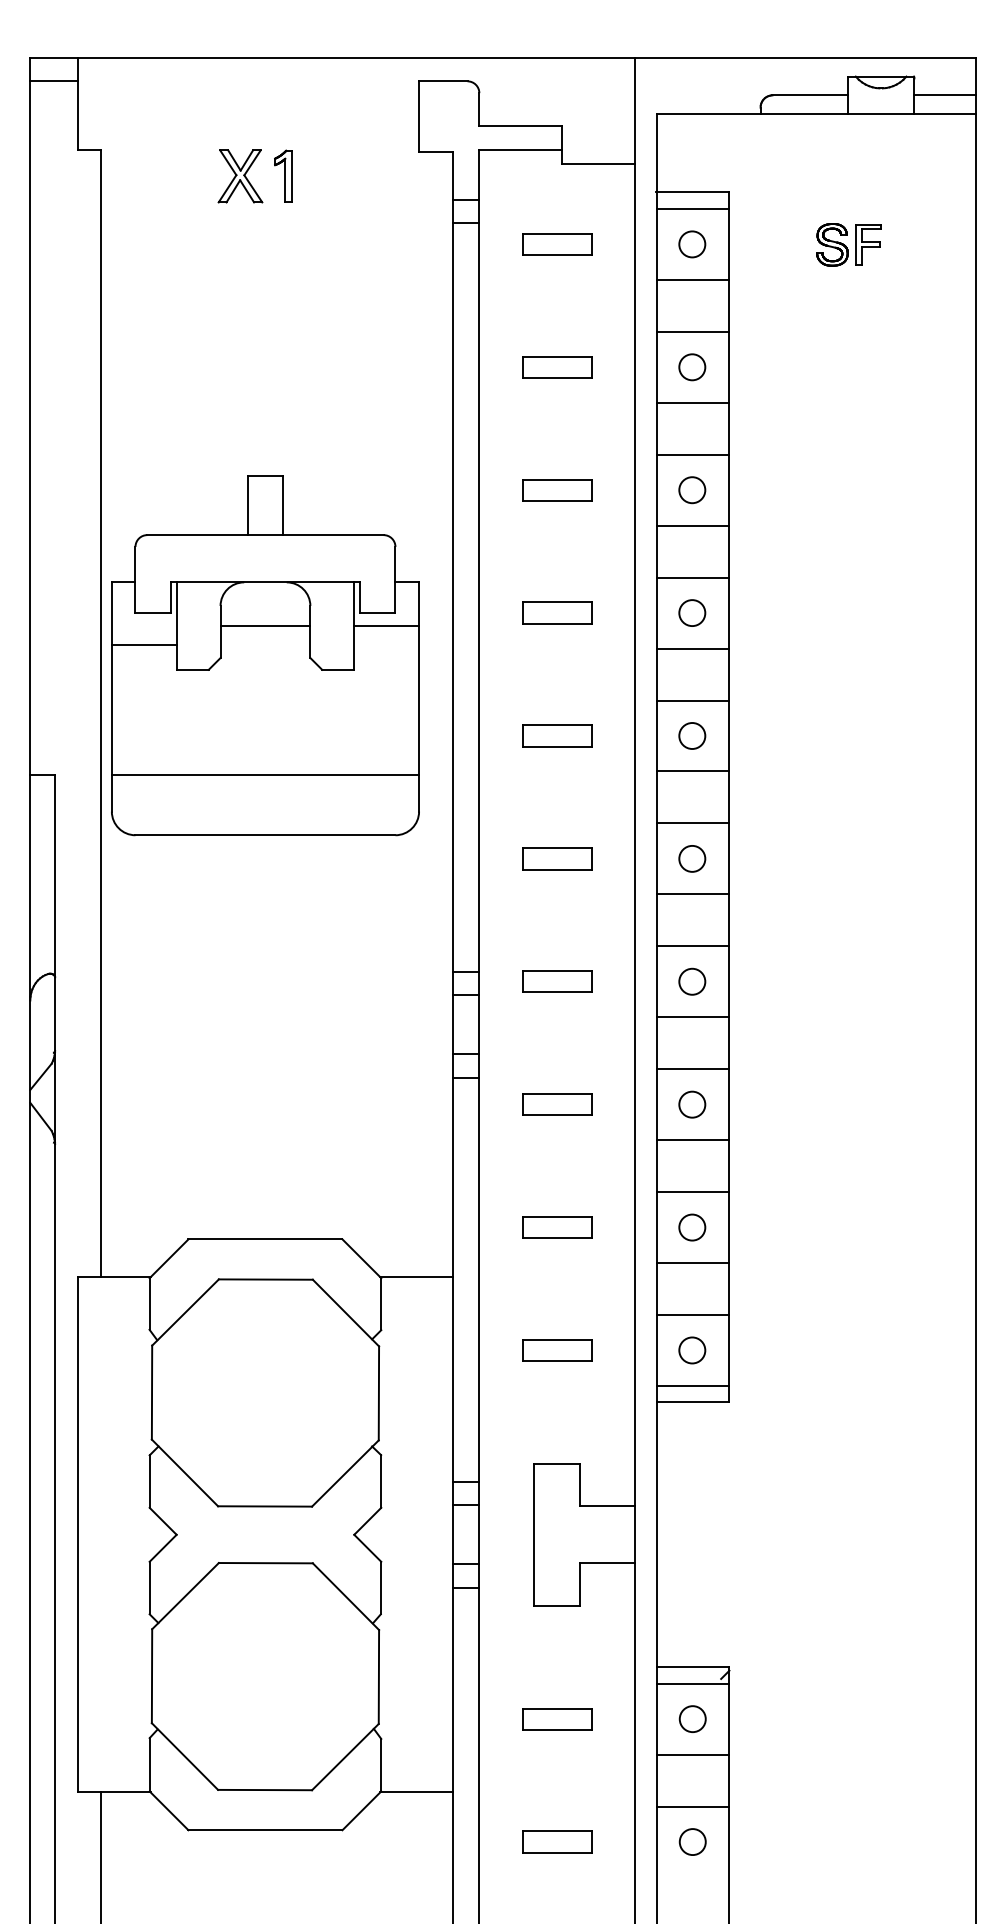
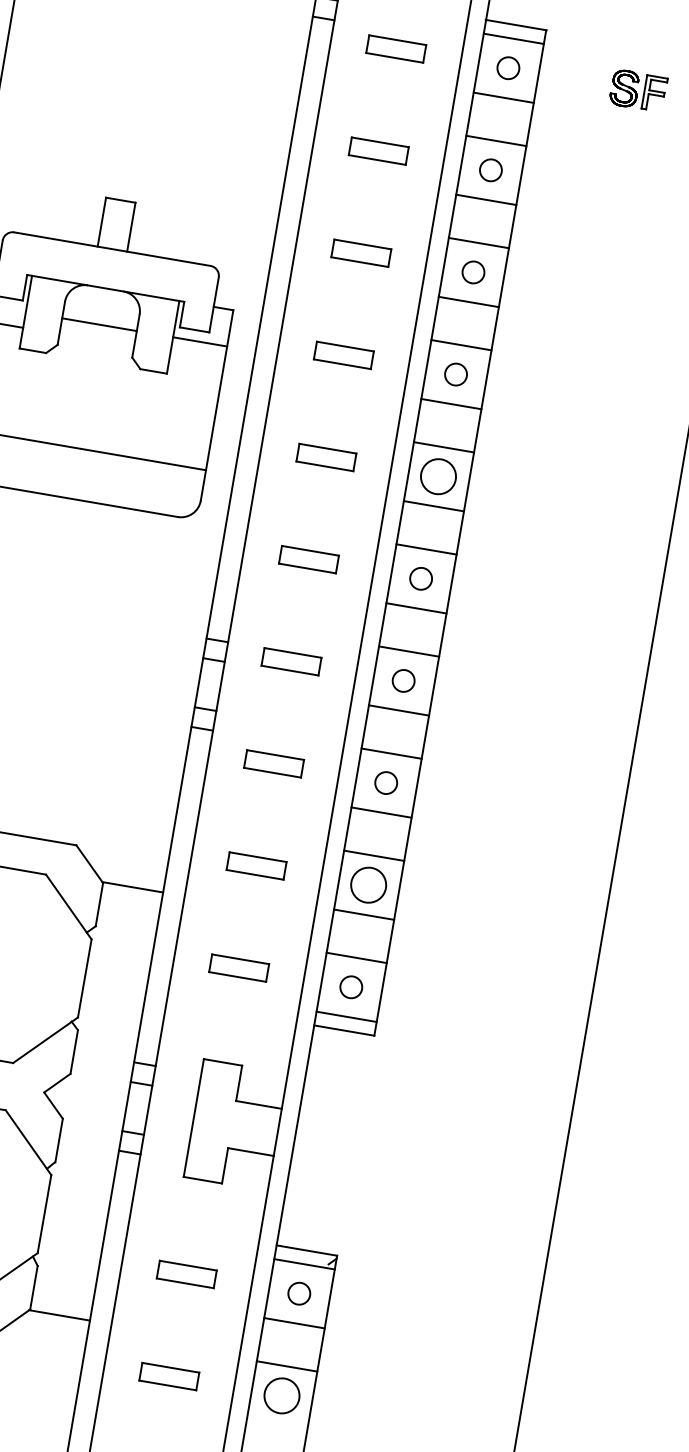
circle: (692, 735) -> (438, 476), size x1.6
circle: (692, 1227) -> (368, 885), size x1.6
circle: (692, 1841) -> (281, 1395), size x1.6

